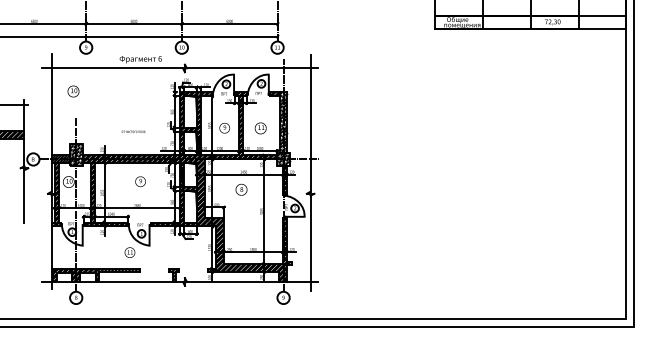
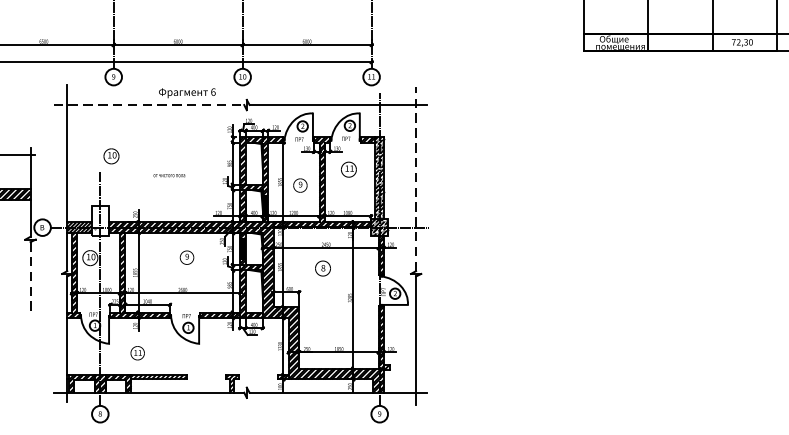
line: (112, 68) -> (149, 105), solid -> dashed
text: (73, 91) -> (111, 156), moved
line: (310, 122) -> (415, 177), solid -> dashed
text: (260, 128) -> (348, 169), moved
text: (133, 131) -> (169, 175), moved
hatch: (75, 154) -> (99, 220), removed
line: (24, 196) -> (30, 277), solid -> dashed
text: (129, 252) -> (137, 353), moved

